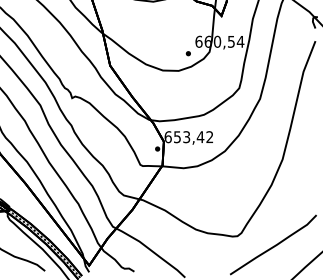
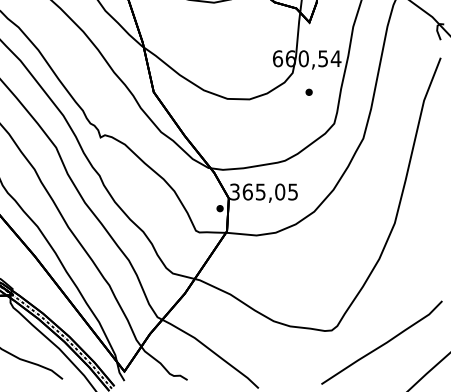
part: (187, 53) -> (308, 91), moved
text: (188, 136) -> (263, 191), 653,42 -> 365,05

